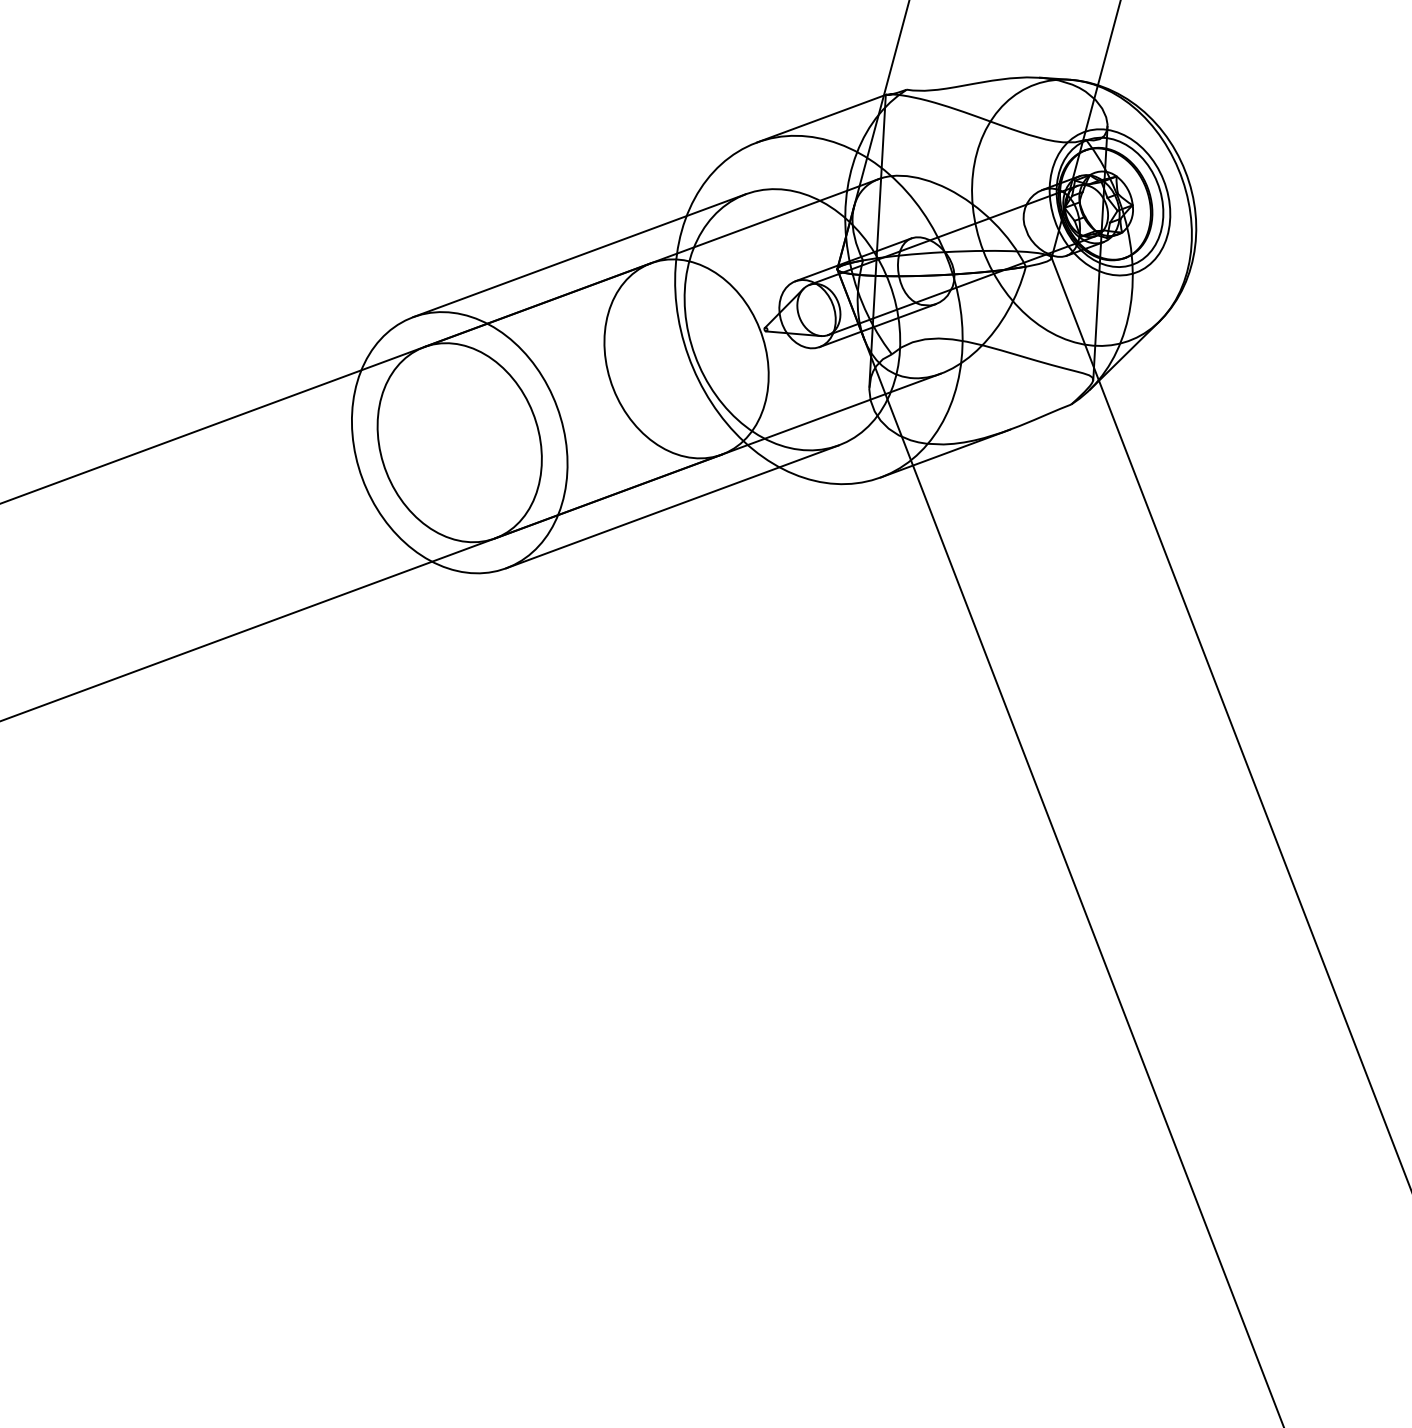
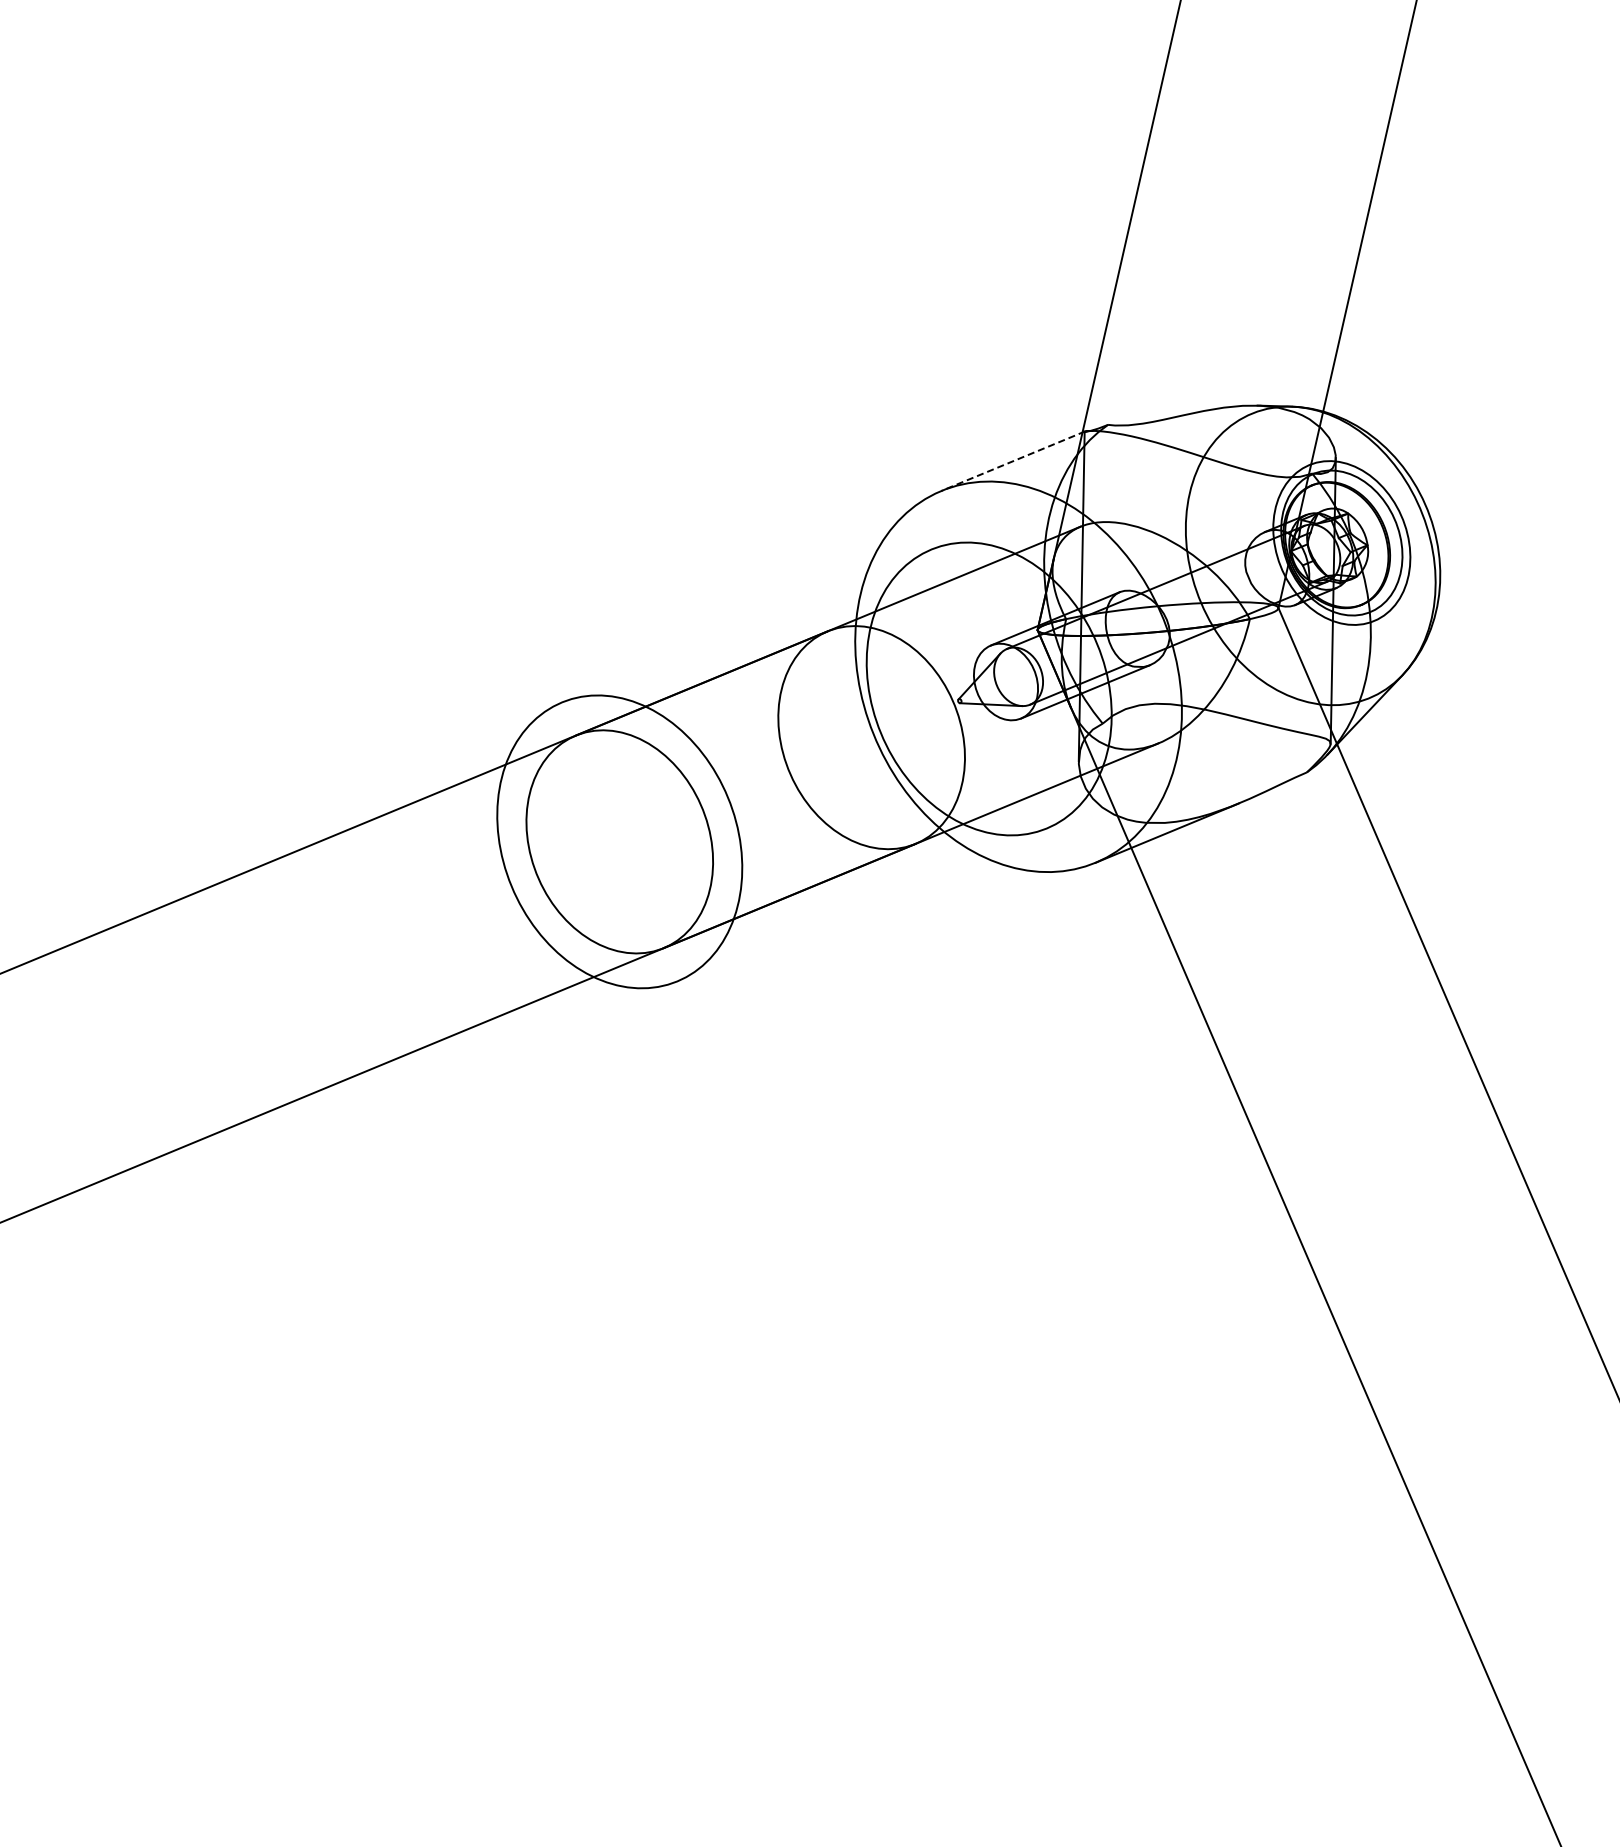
line: (821, 118) -> (1013, 461), solid -> dashed
line: (579, 255) -> (746, 625), removed
line: (671, 506) -> (861, 904), removed

